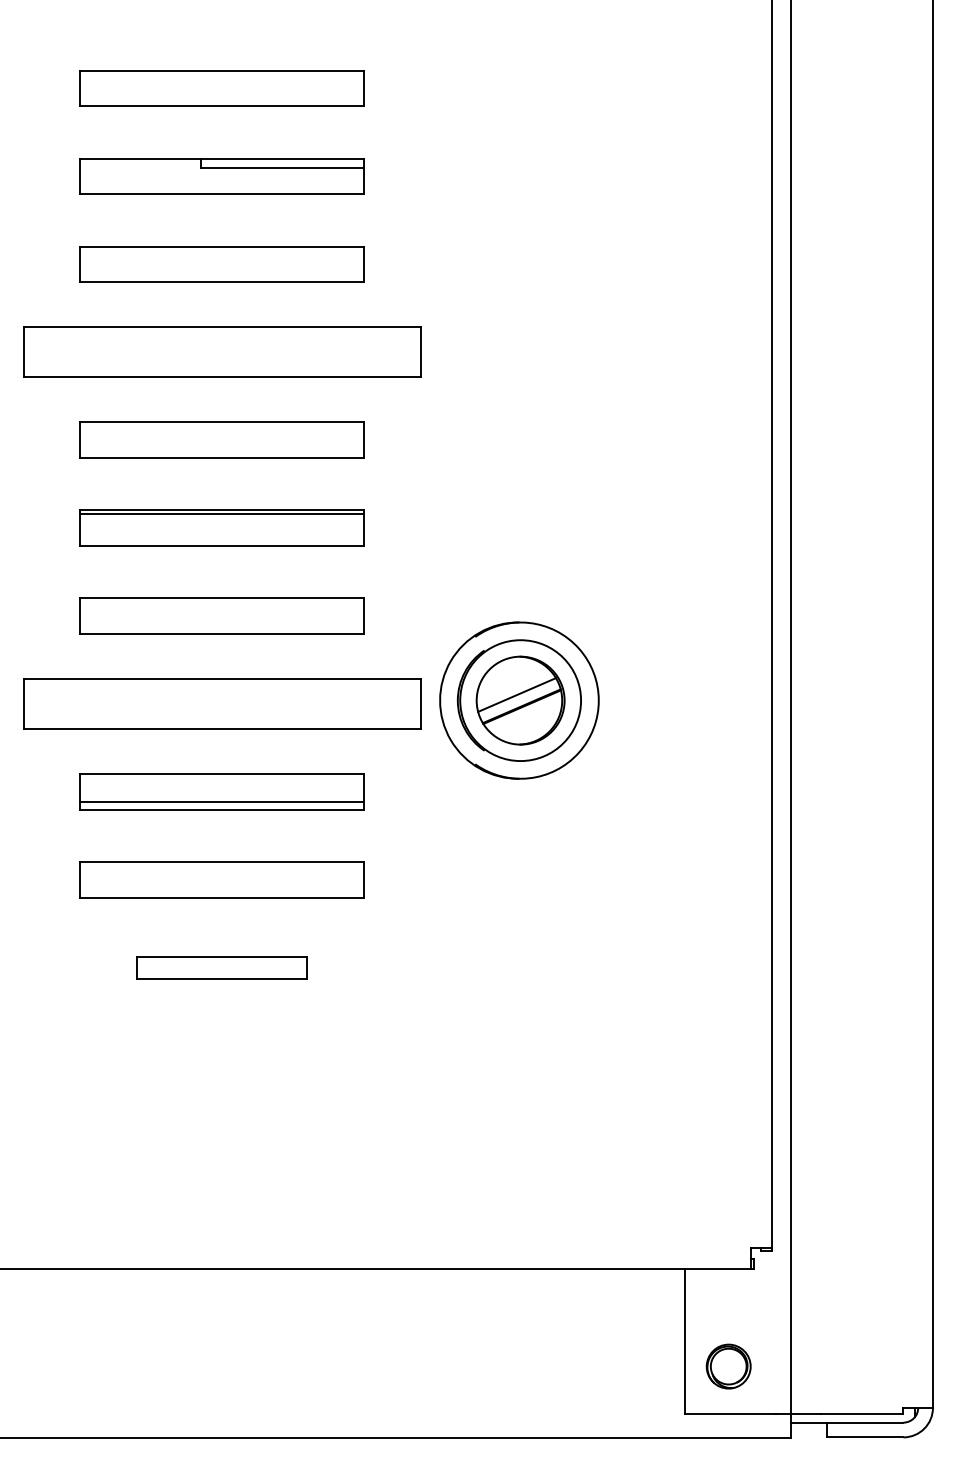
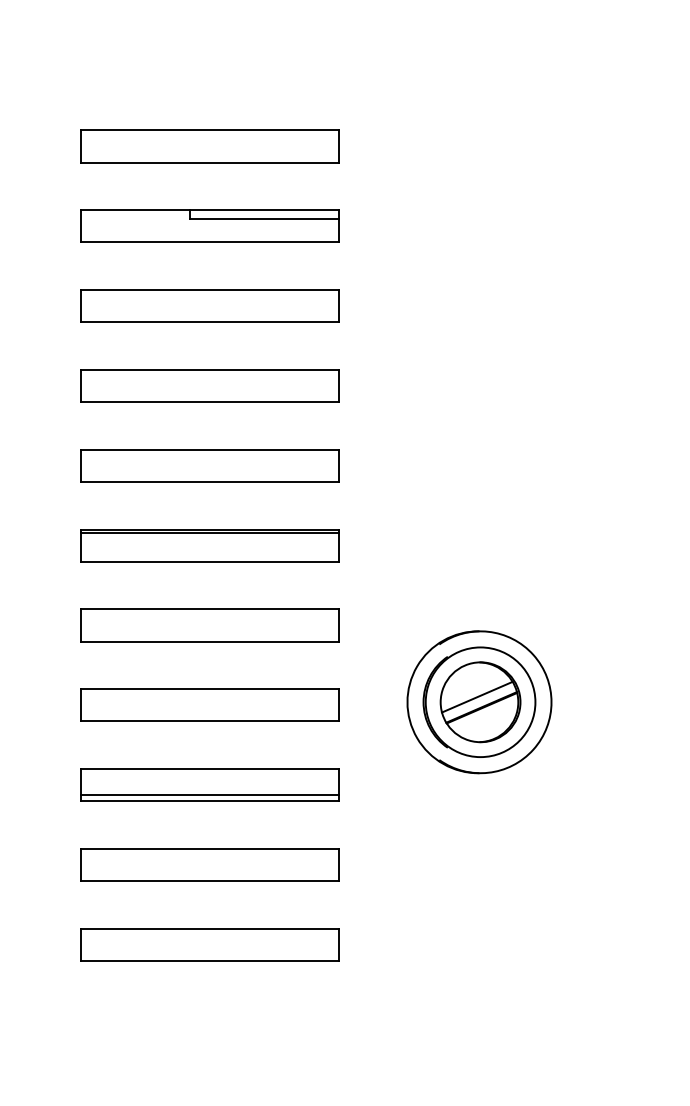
part: (221, 351) -> (209, 385), size x0.71
part: (221, 703) -> (209, 704), size x0.71
part: (221, 967) -> (209, 944), size x1.67

